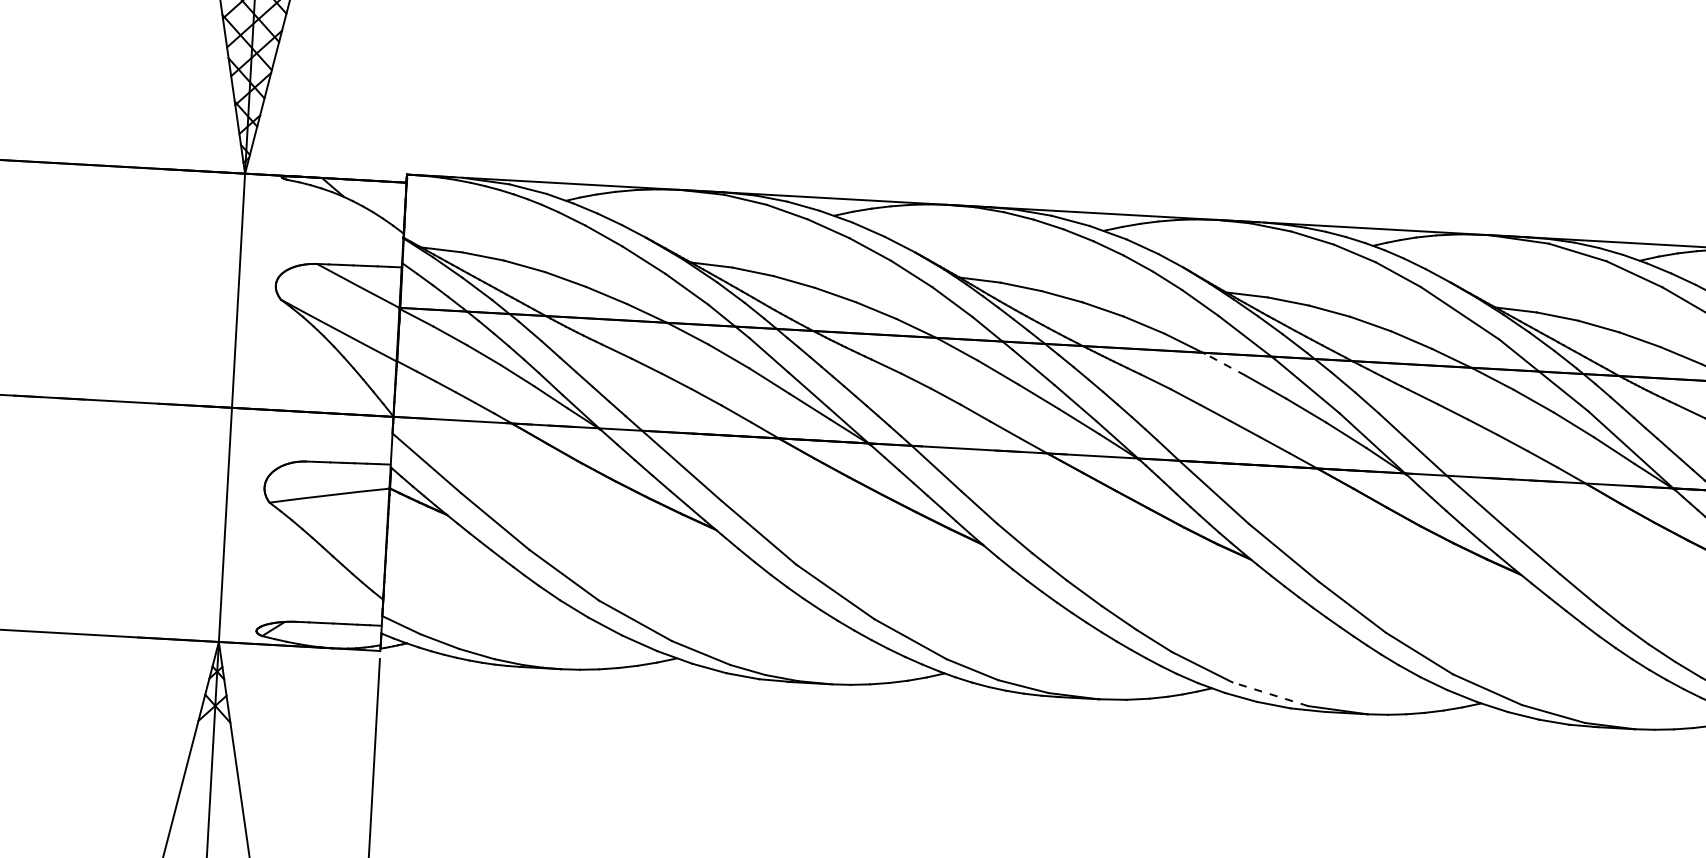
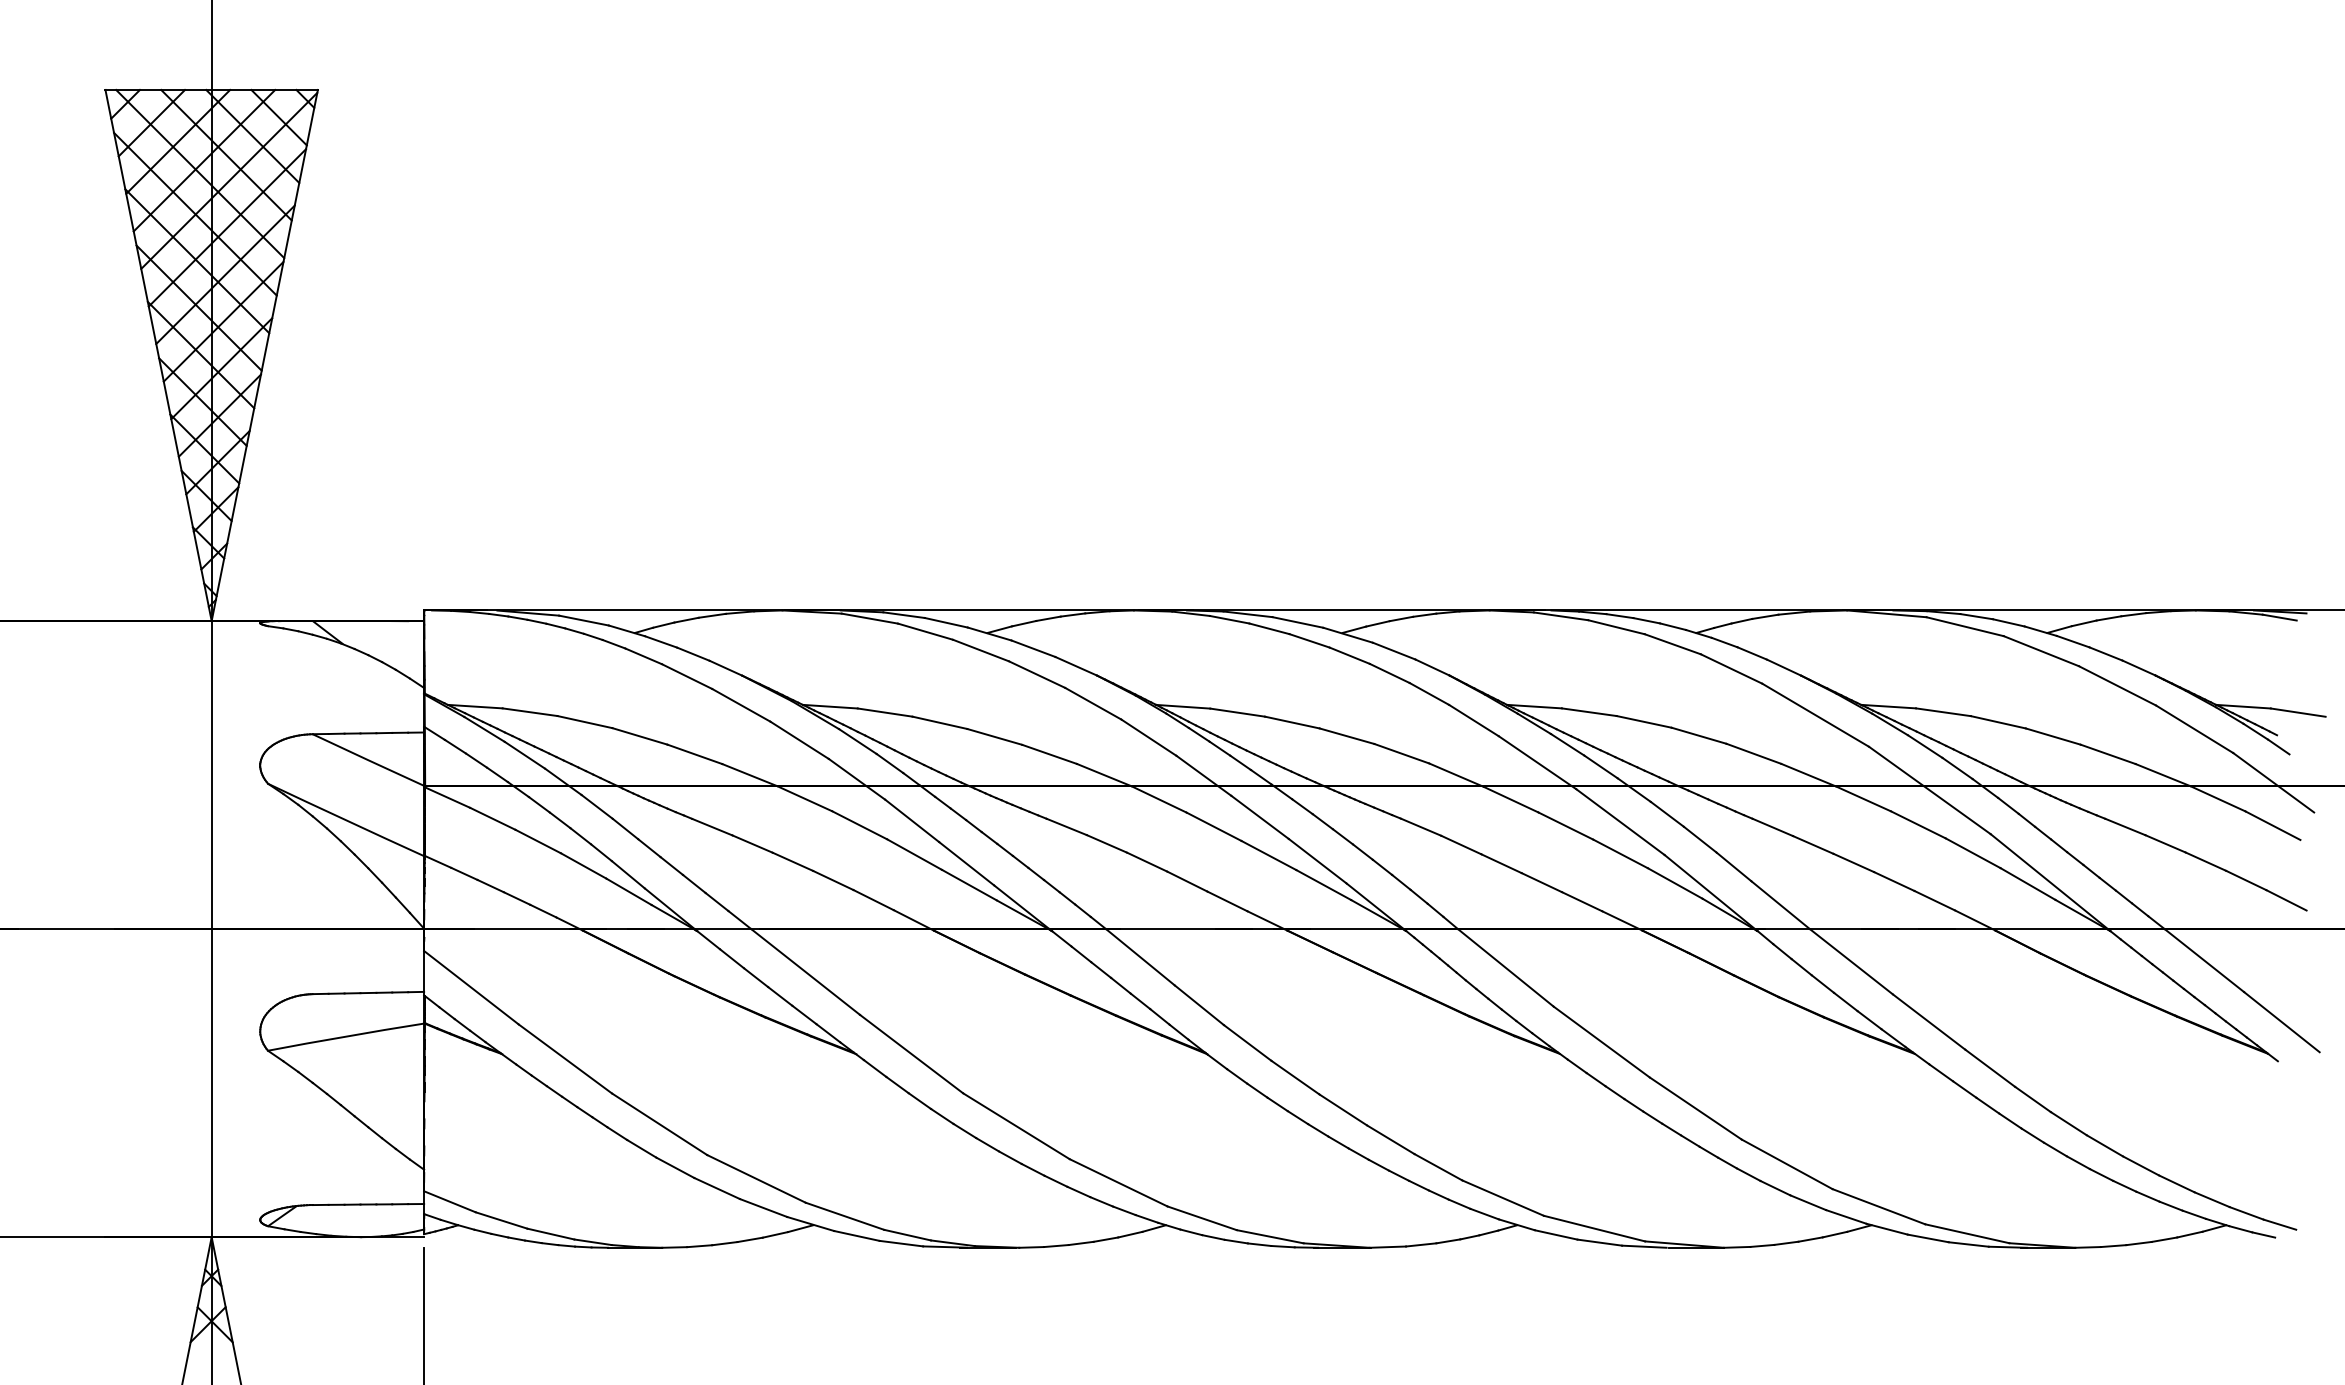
line: (1224, 364) -> (1510, 799), dashed -> solid
line: (1270, 694) -> (1594, 1228), dashed -> solid

